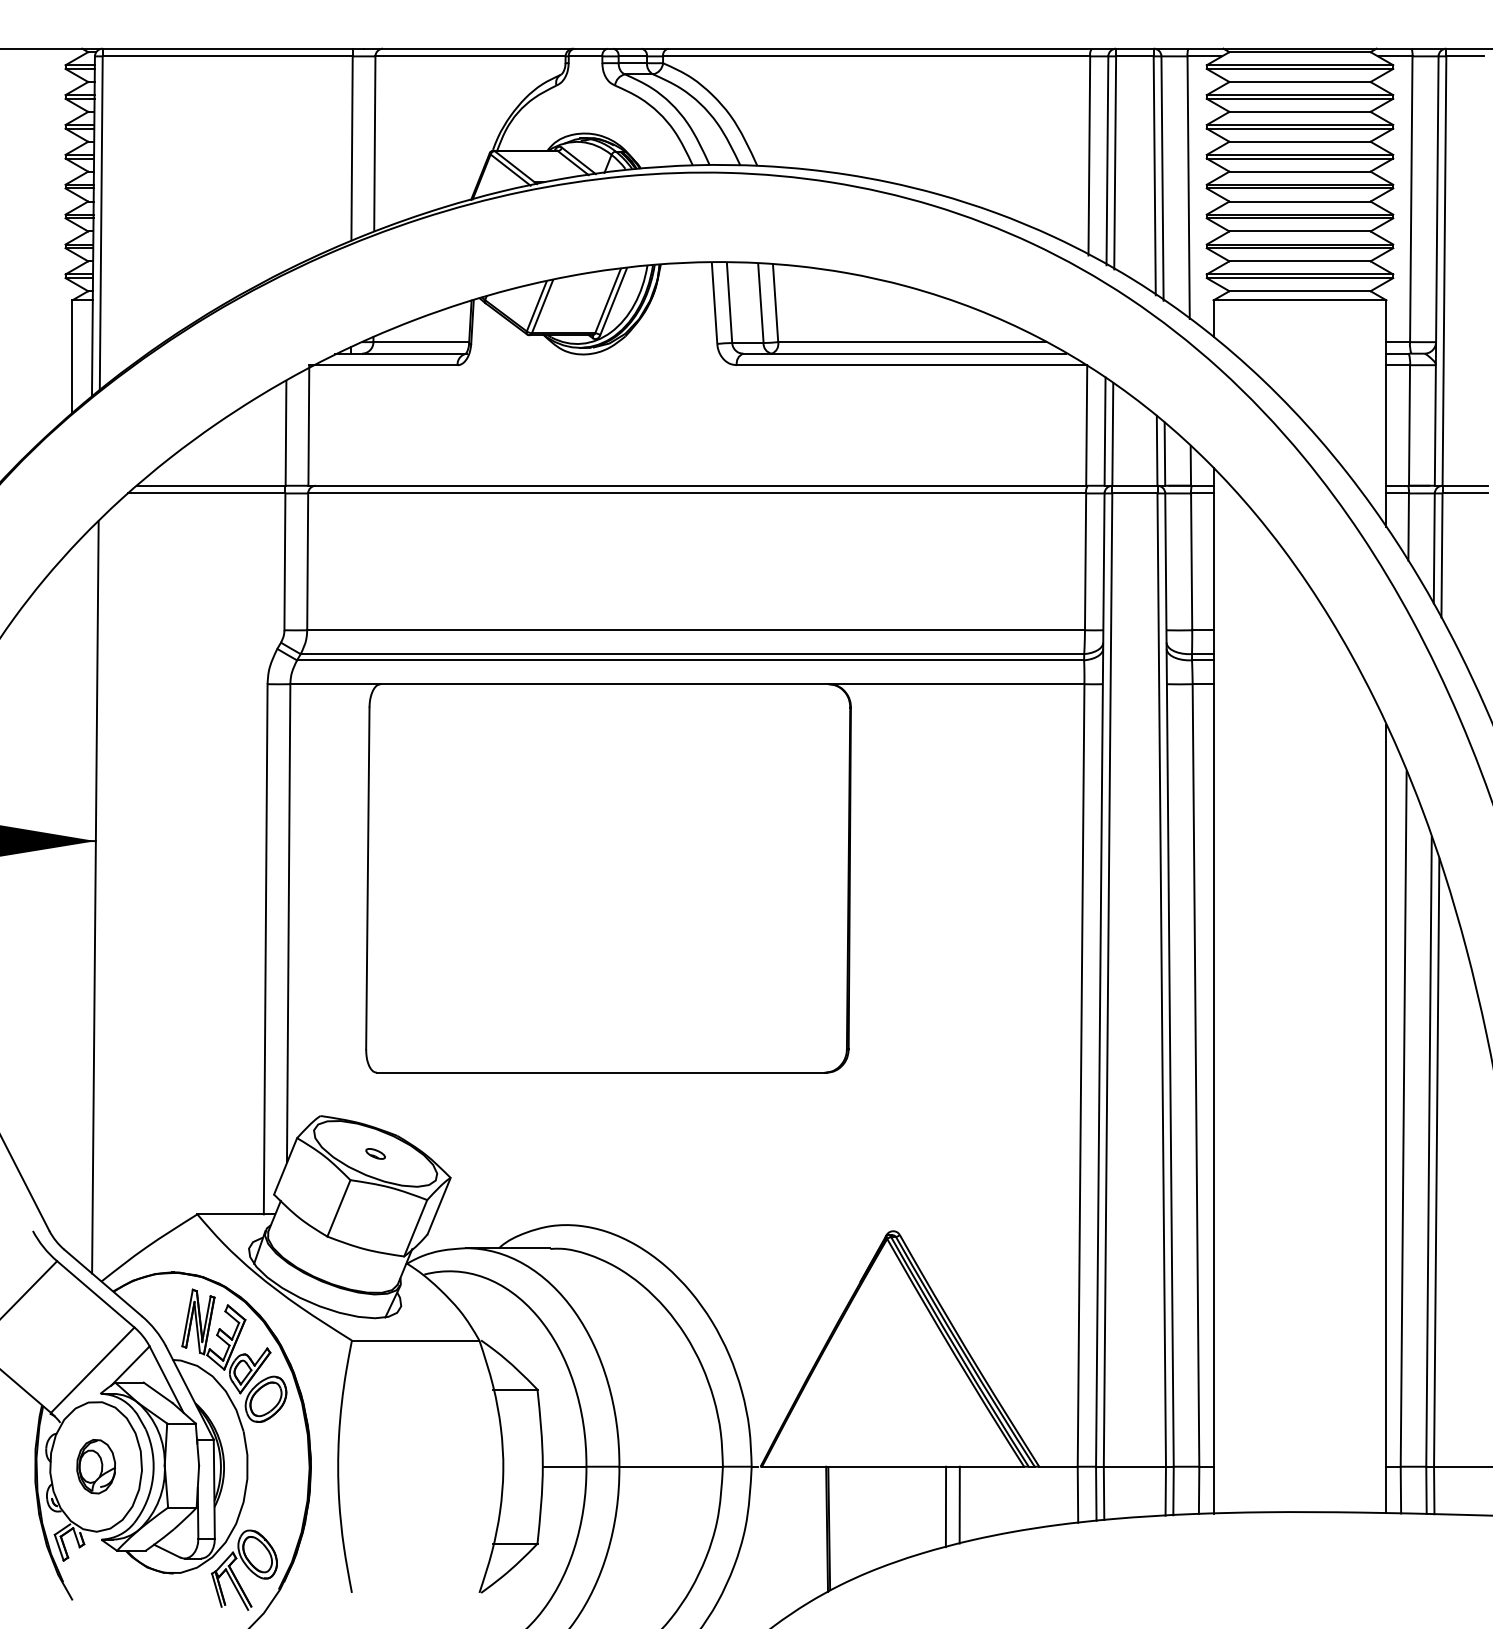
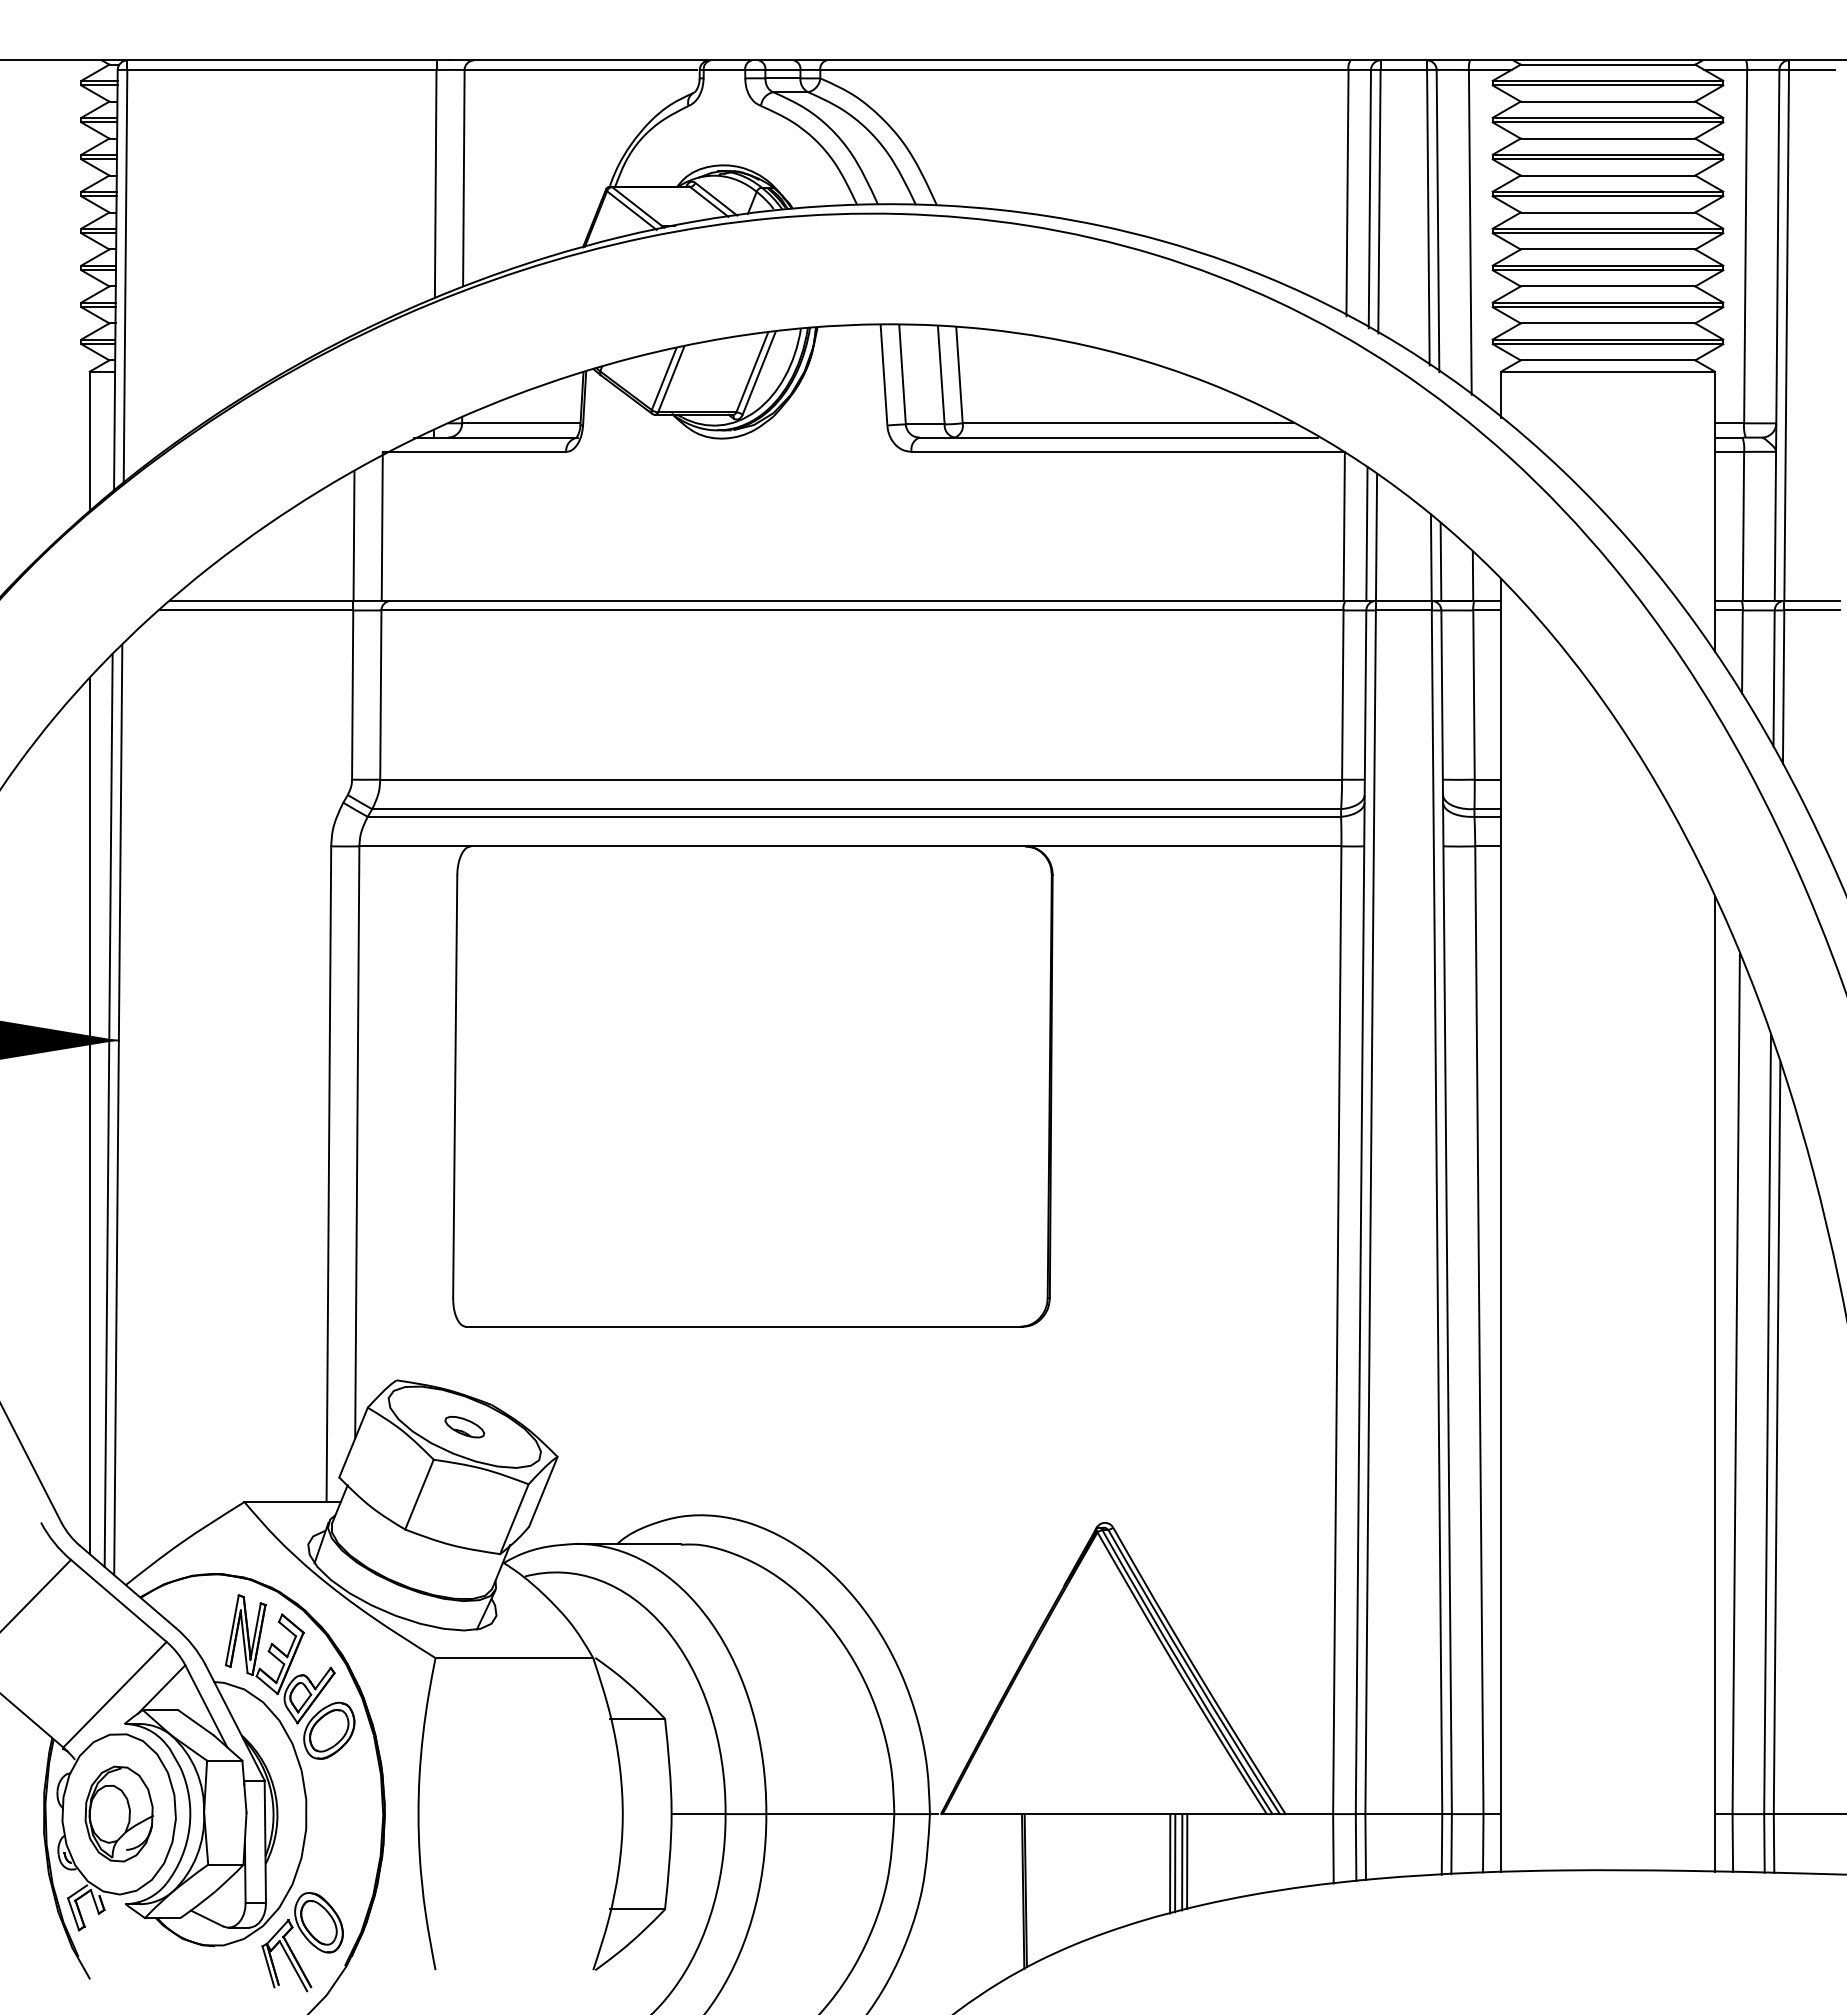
line: (87, 897) -> (108, 1110), added
line: (72, 902) -> (89, 1116), added
part: (375, 1154) -> (464, 1427), size x1.67
part: (96, 1466) -> (119, 1813), size x1.43
line: (955, 1505) -> (1182, 1862), added
line: (950, 1506) -> (1175, 1863), added

